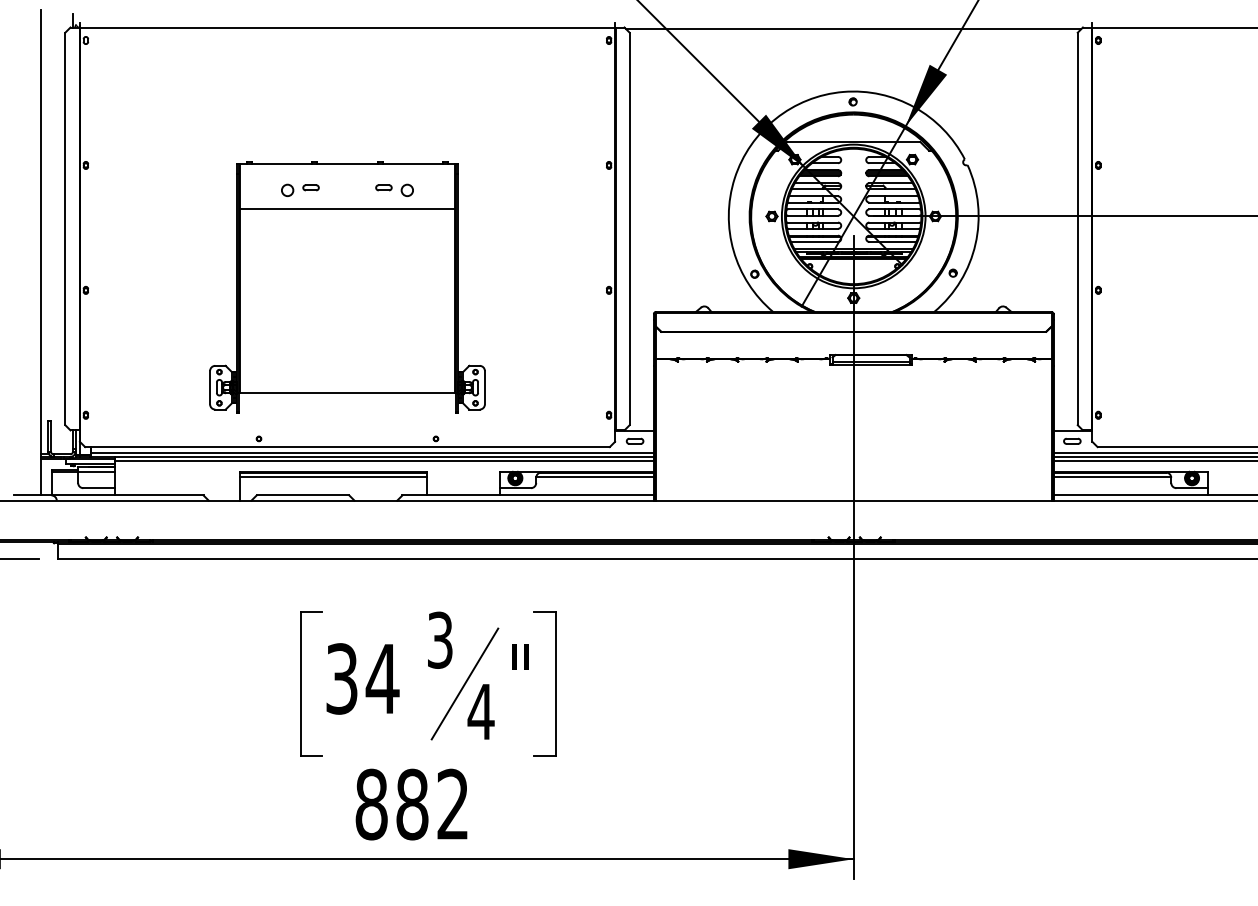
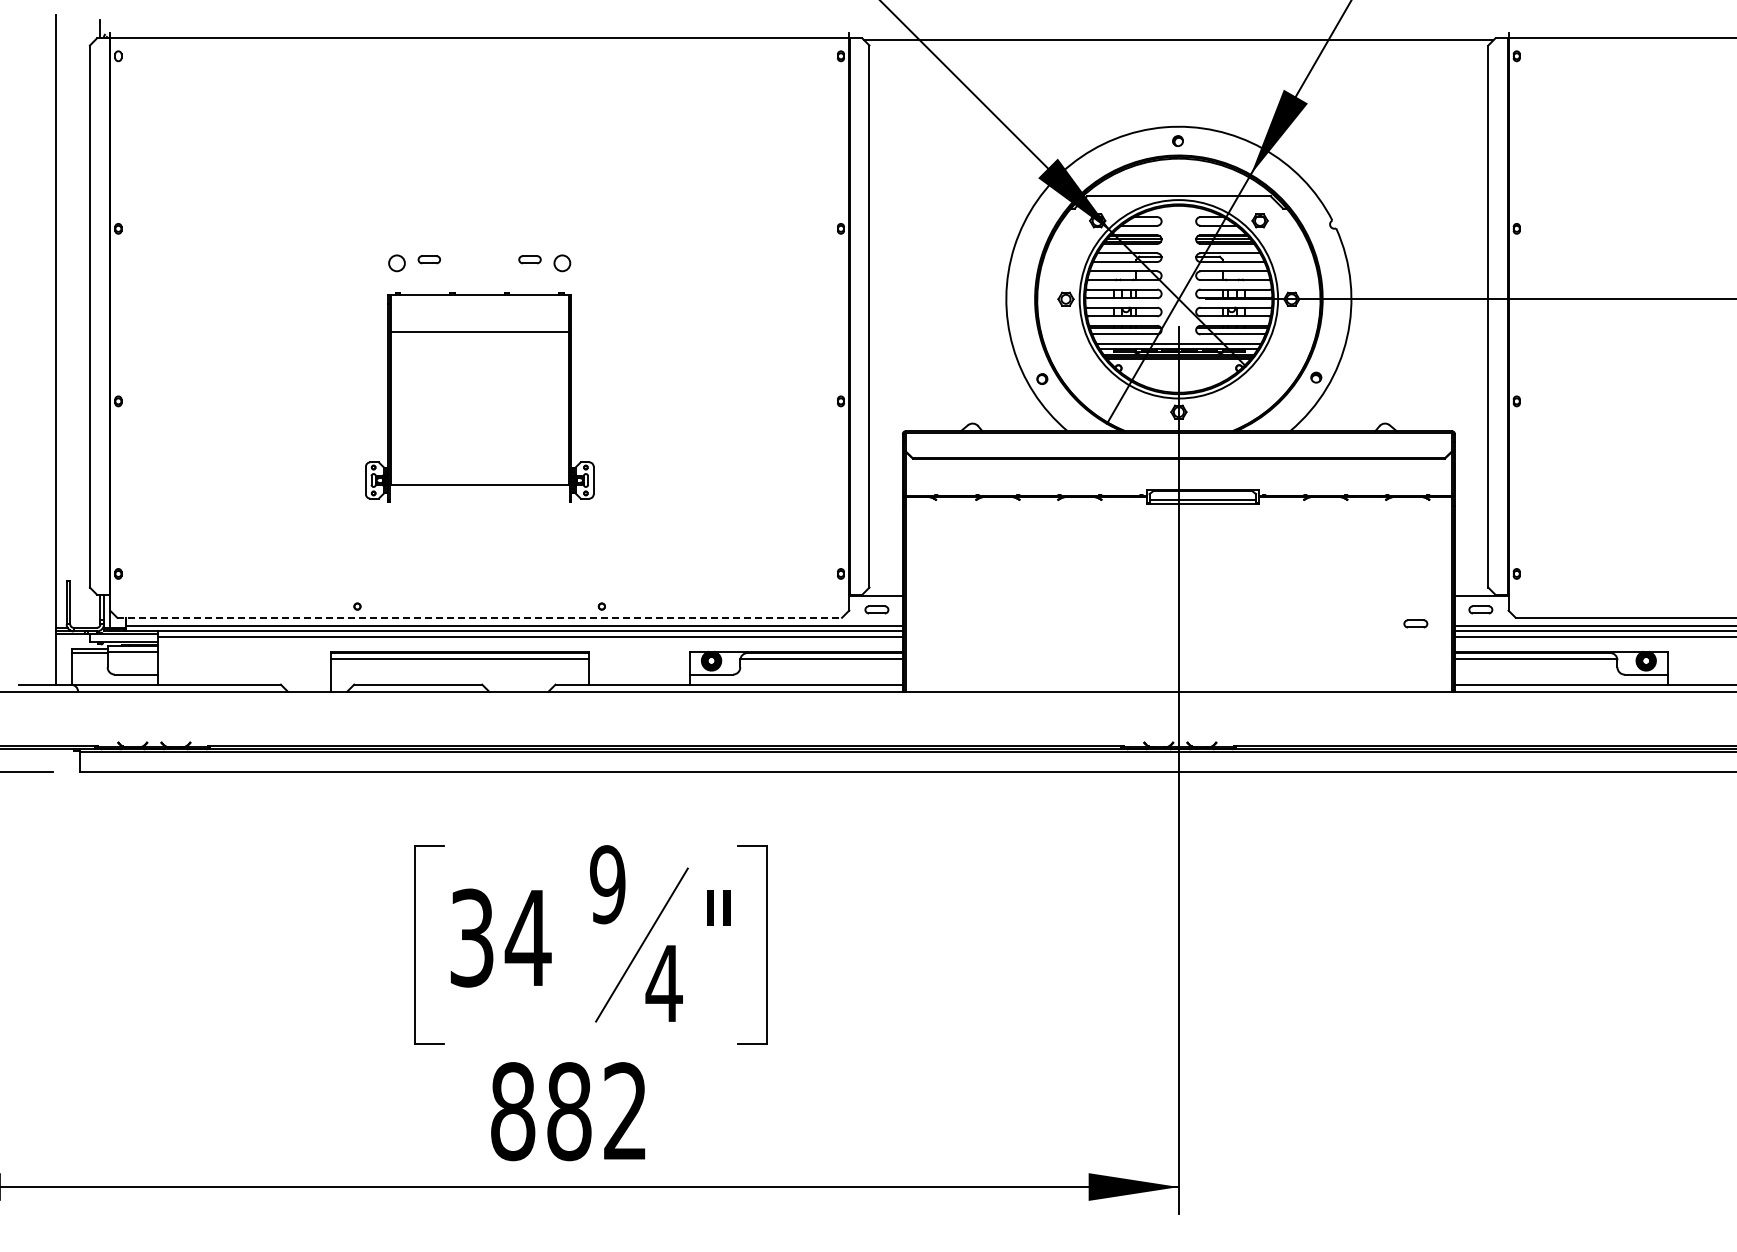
part: (347, 287) -> (479, 397), size x0.6
line: (348, 446) -> (480, 617), solid -> dashed
part: (1025, 451) -> (1415, 623), added
text: (440, 640) -> (607, 884), 3 -> 9

